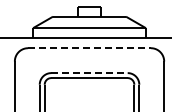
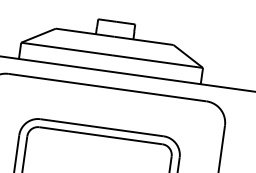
line: (90, 48) -> (109, 88), dashed -> solid
line: (90, 73) -> (103, 128), dashed -> solid

